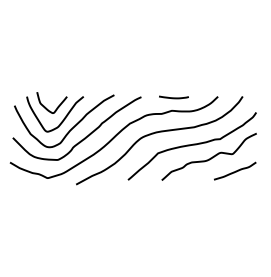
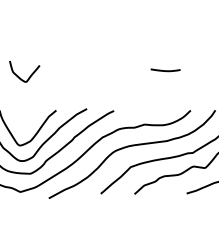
curve: (173, 97) -> (165, 70), moved
curve: (46, 107) -> (19, 76), moved

